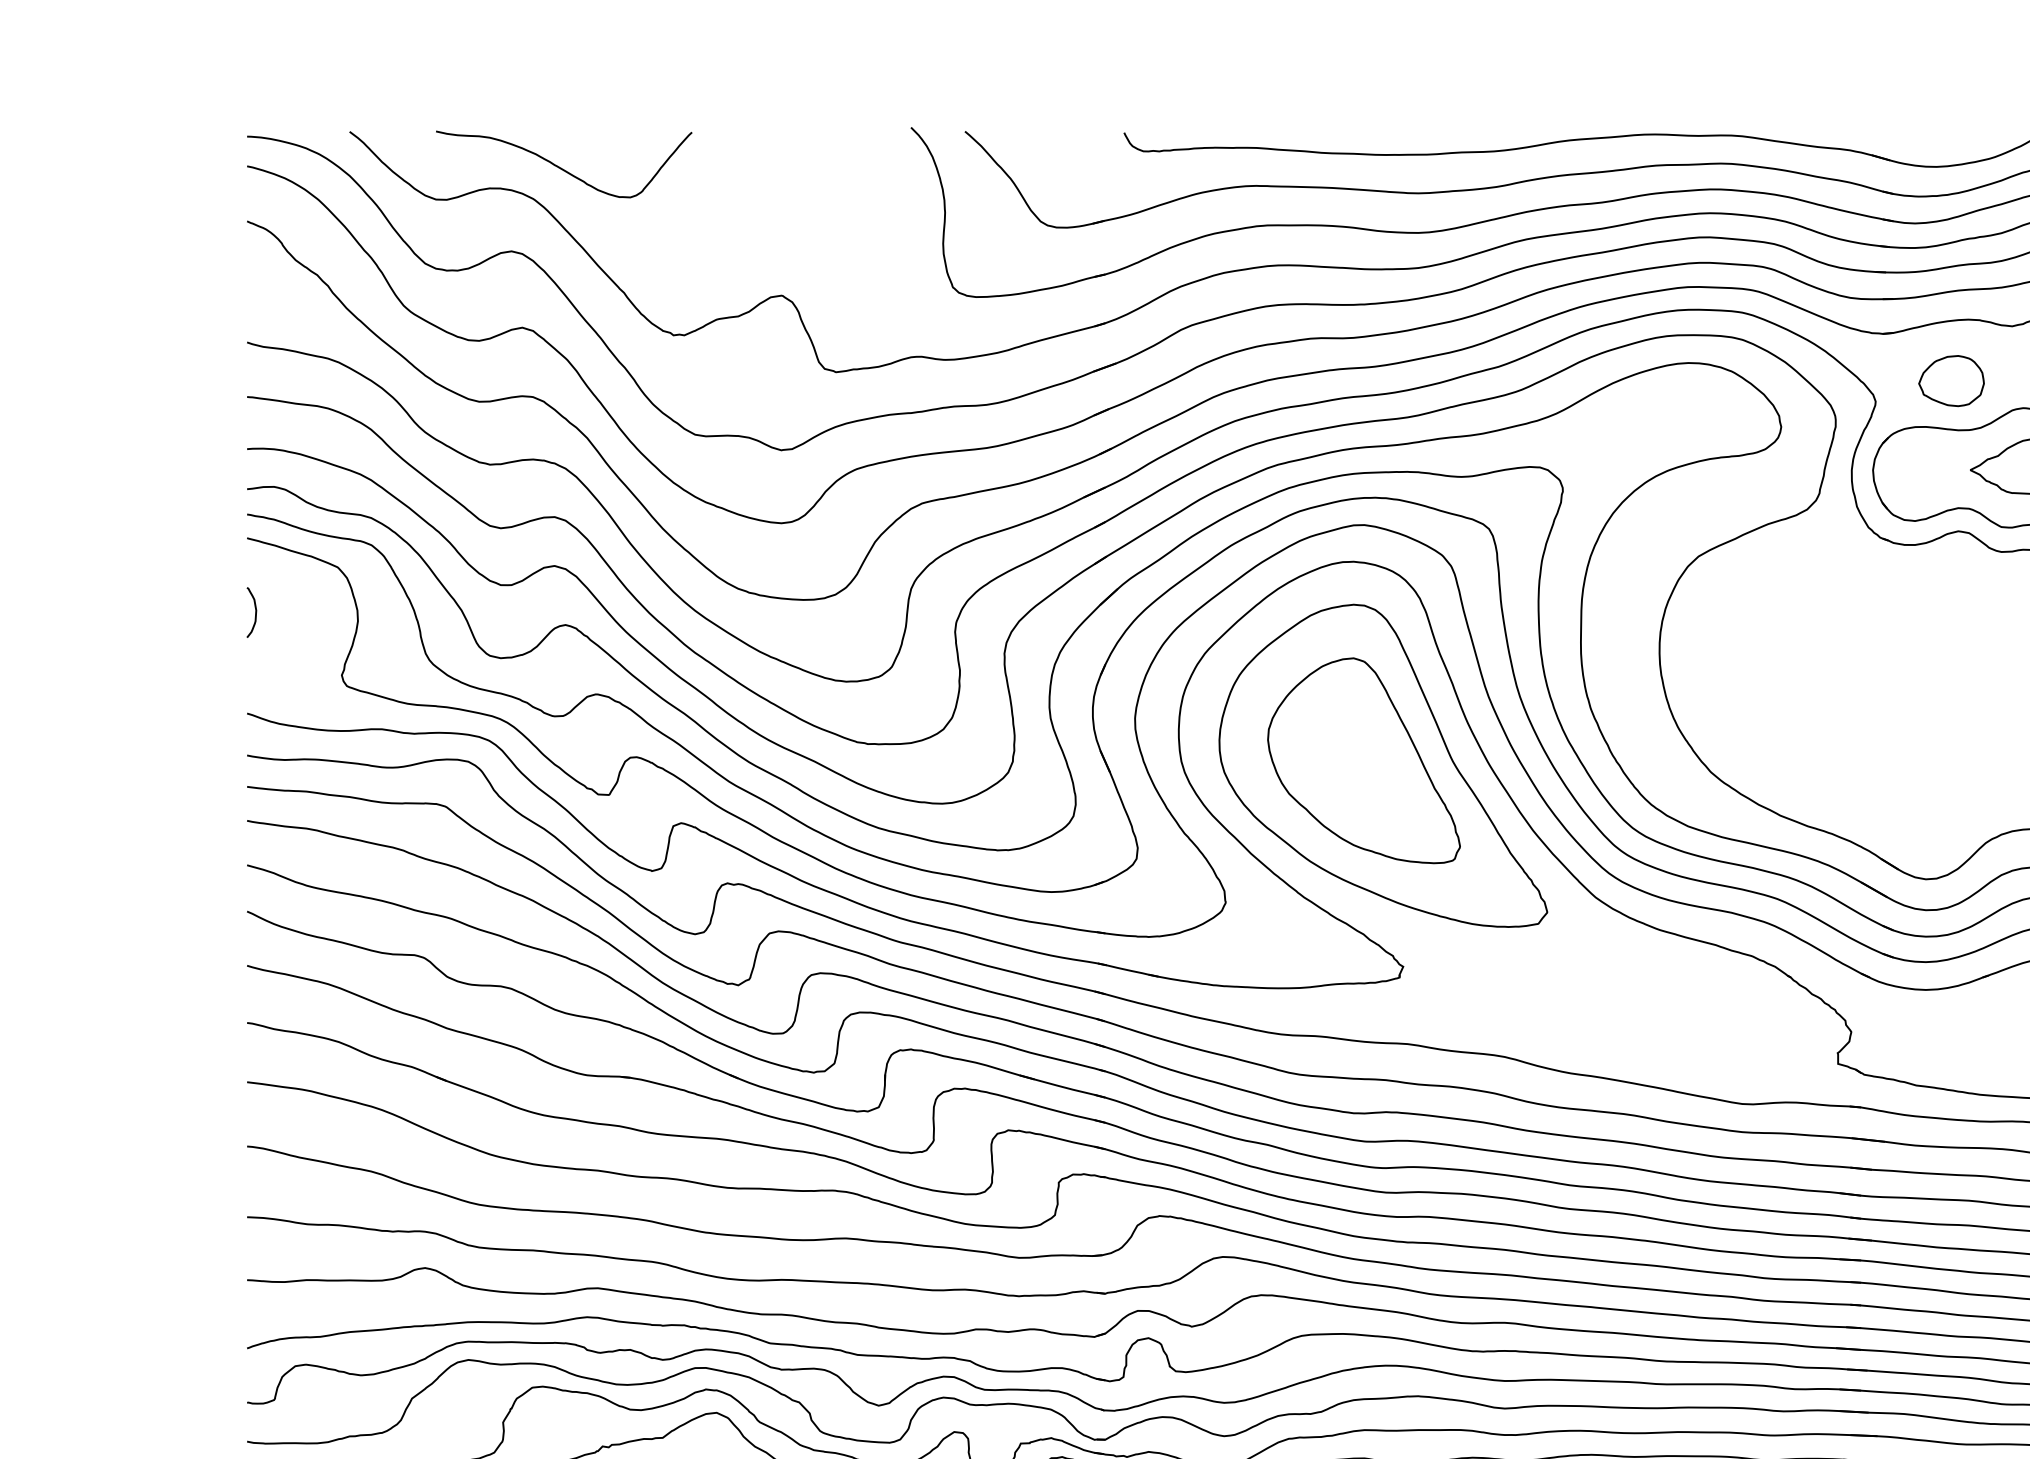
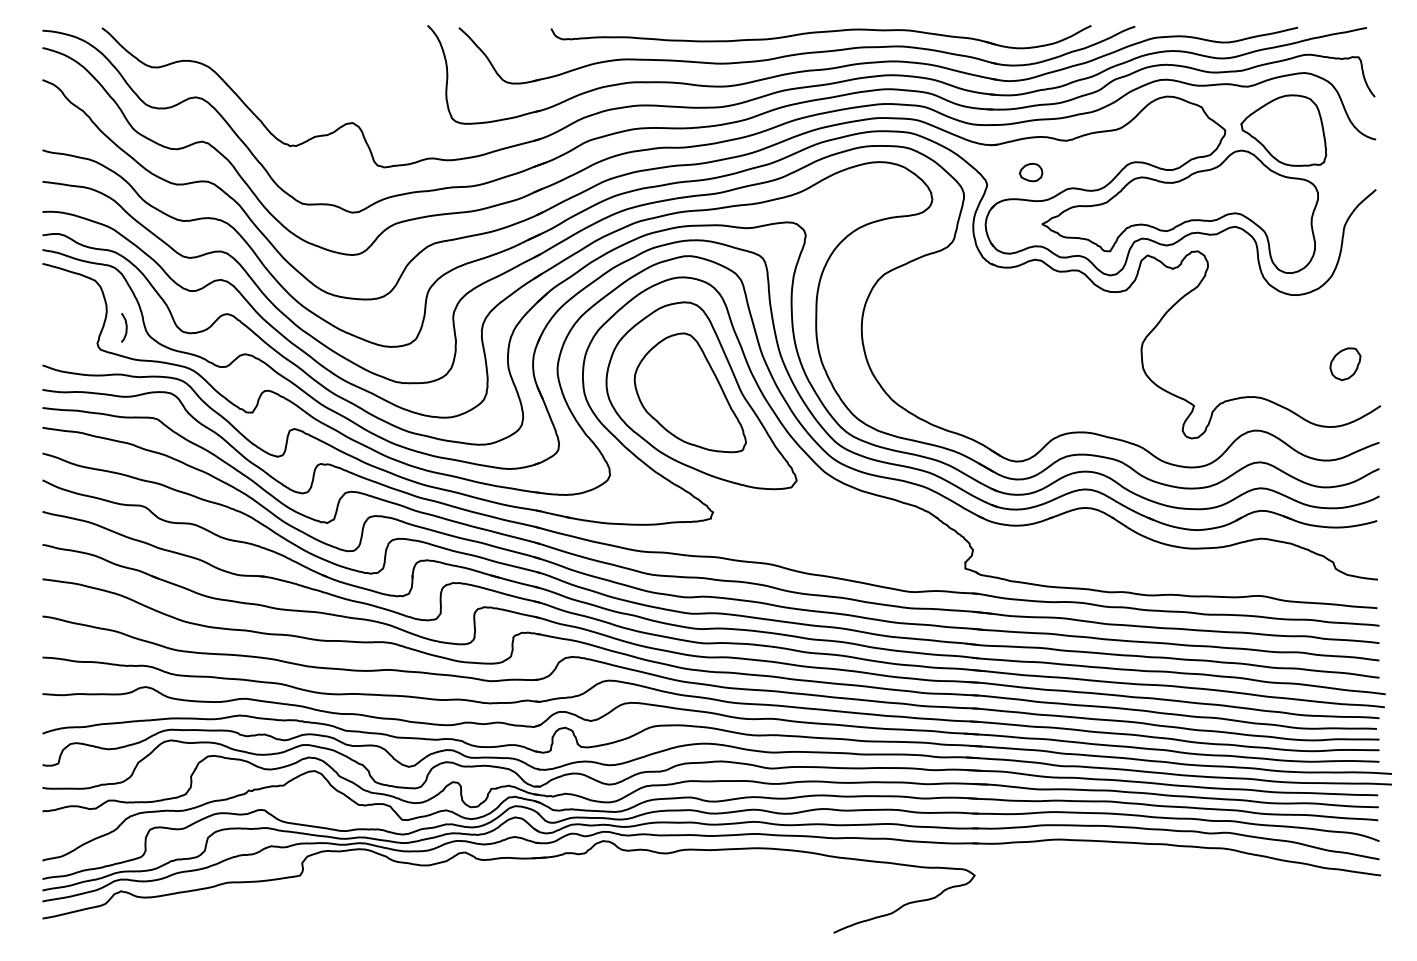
curve: (562, 167) -> (225, 48), removed
part: (1950, 380) -> (1030, 172), size x0.6
curve: (253, 611) -> (125, 327), moved

